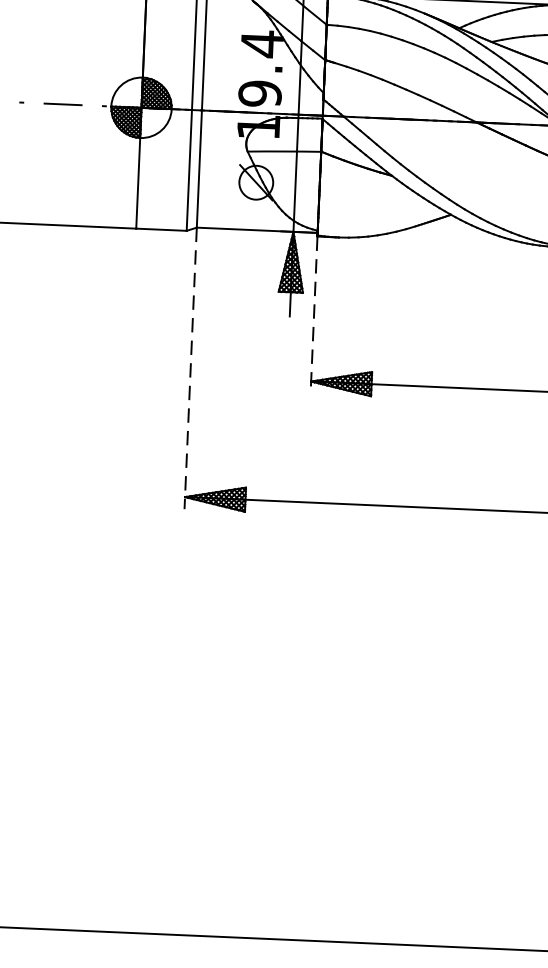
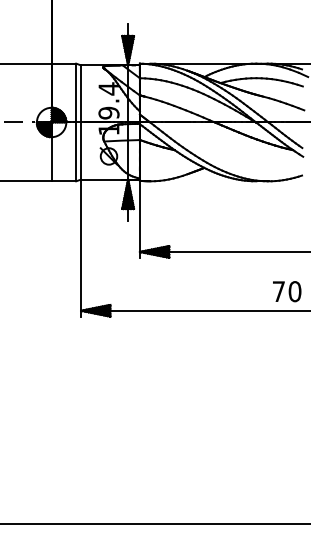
line: (313, 316) -> (139, 220), dashed -> solid
line: (191, 369) -> (81, 248), dashed -> solid

